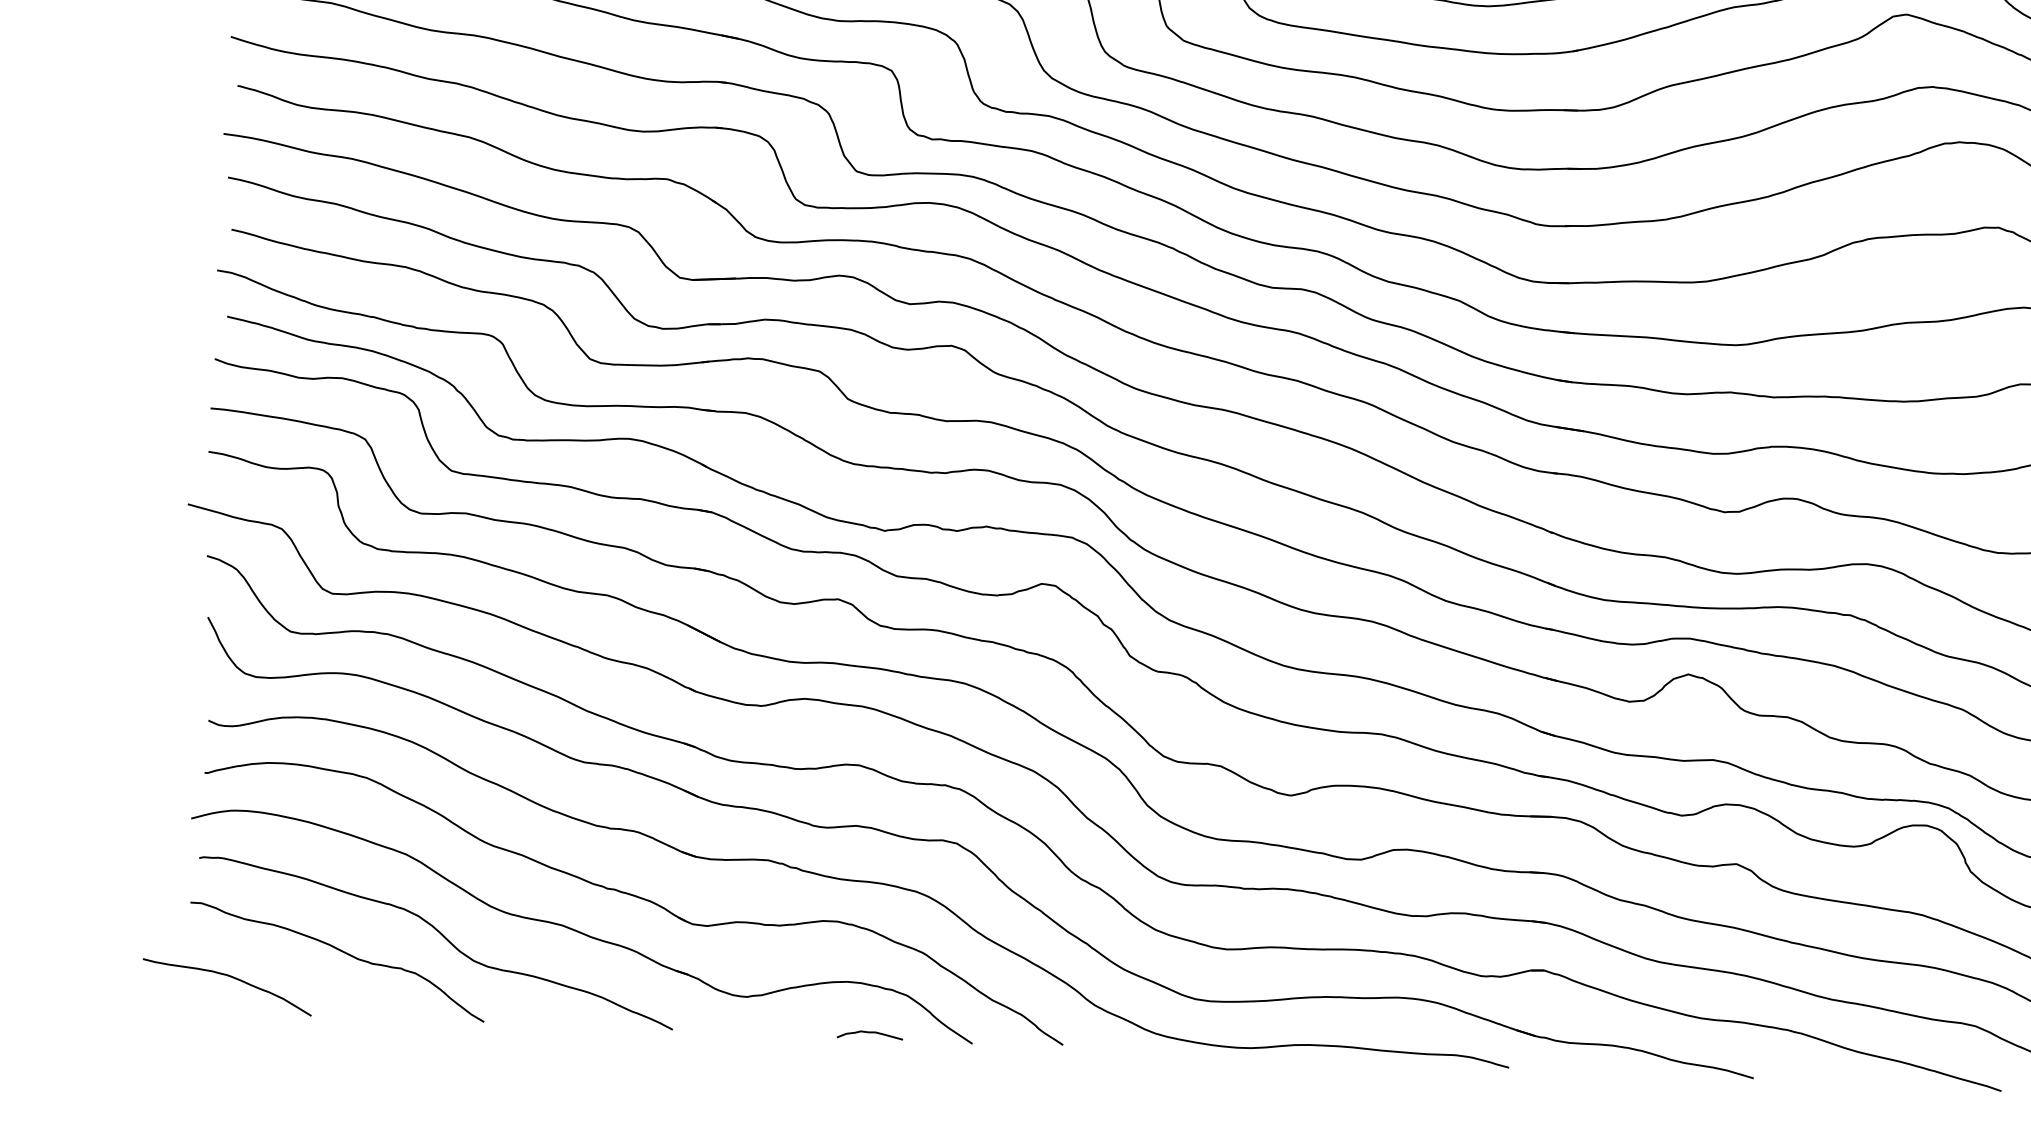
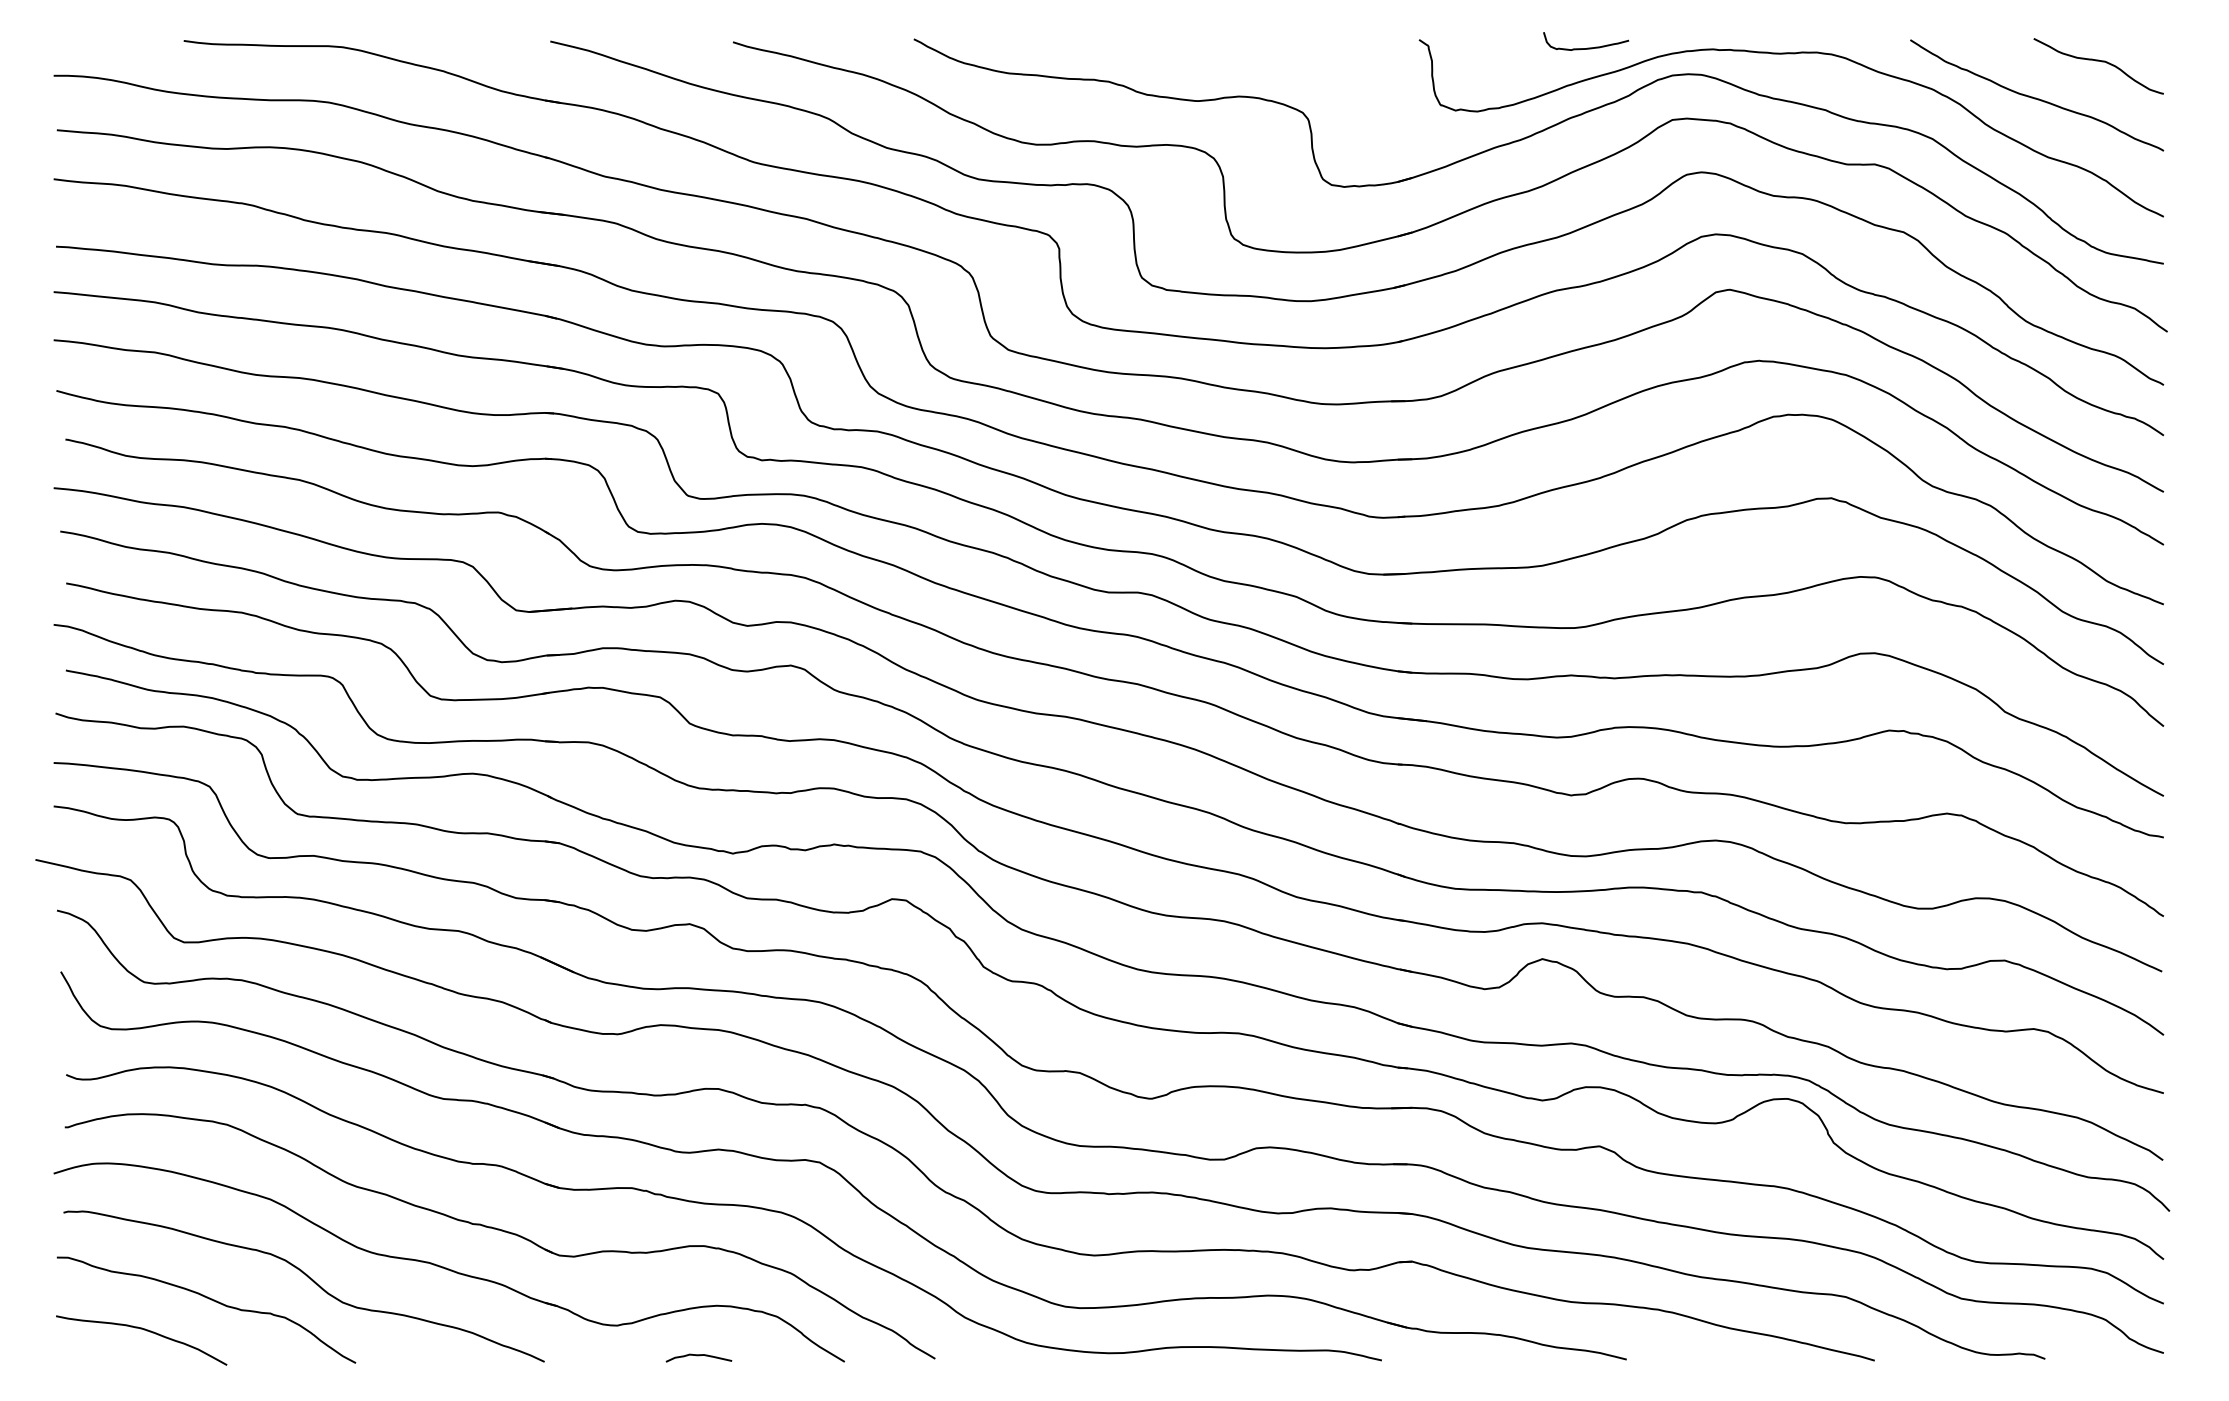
curve: (232, 978) -> (146, 1331), moved
curve: (869, 1033) -> (698, 1356), moved

